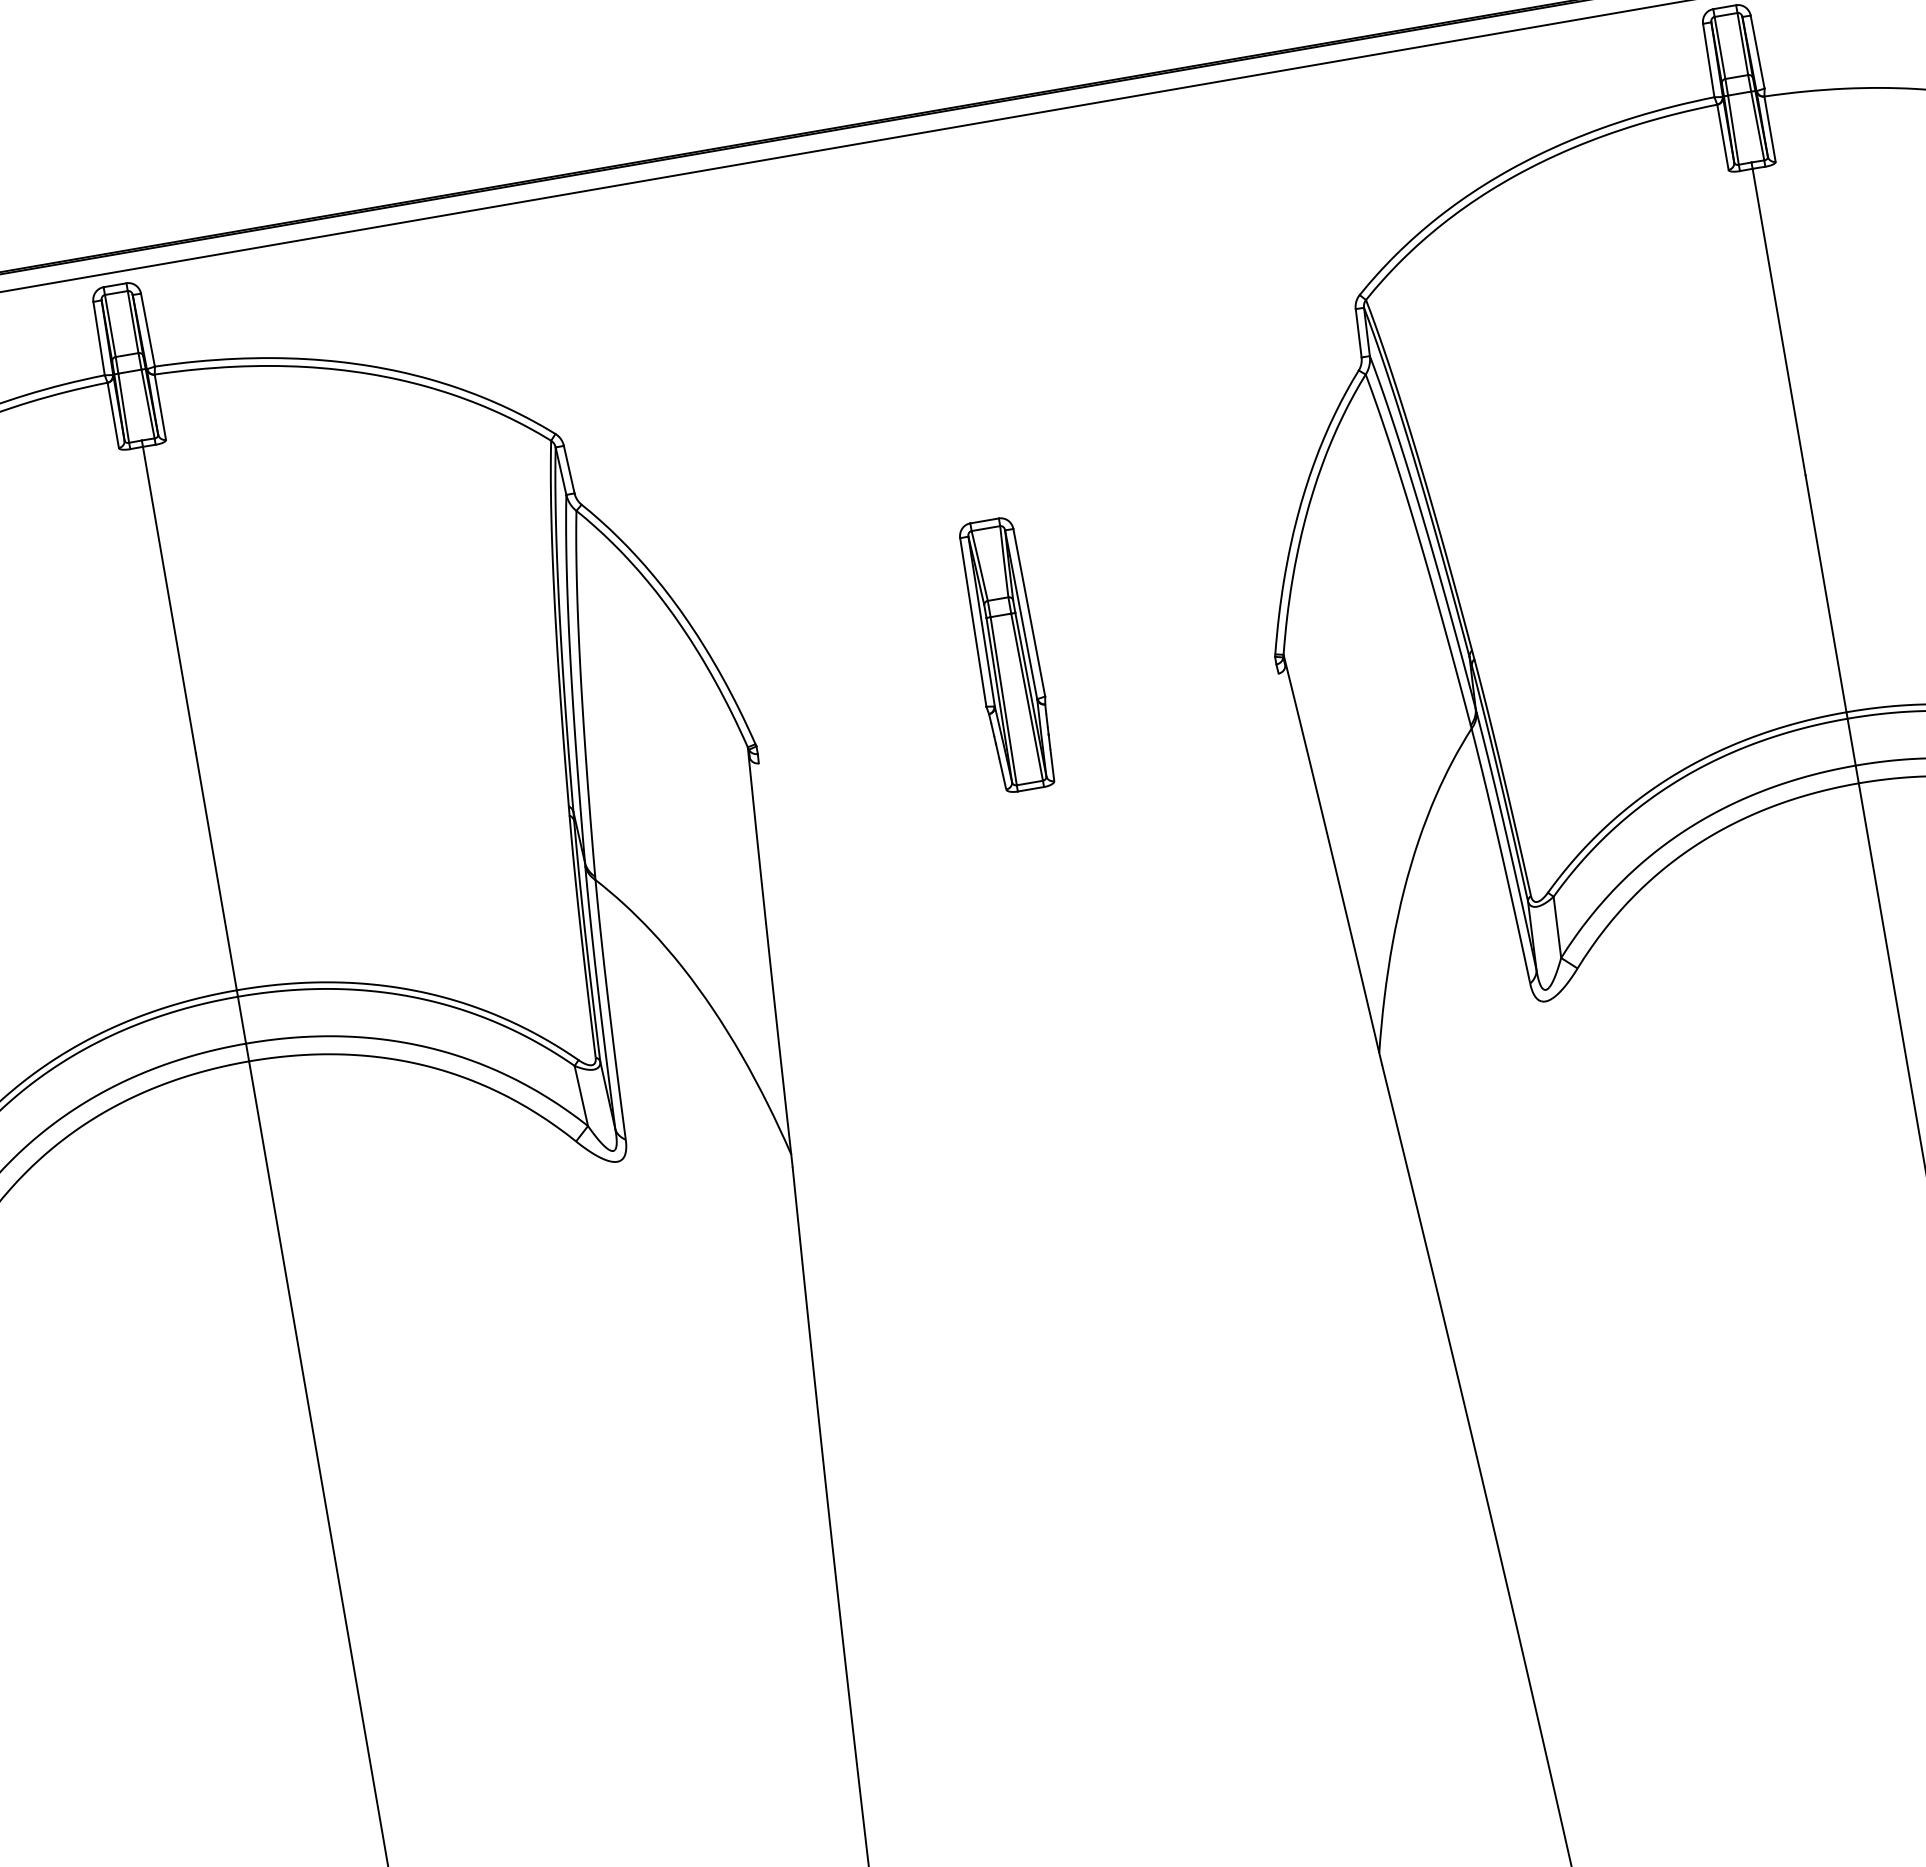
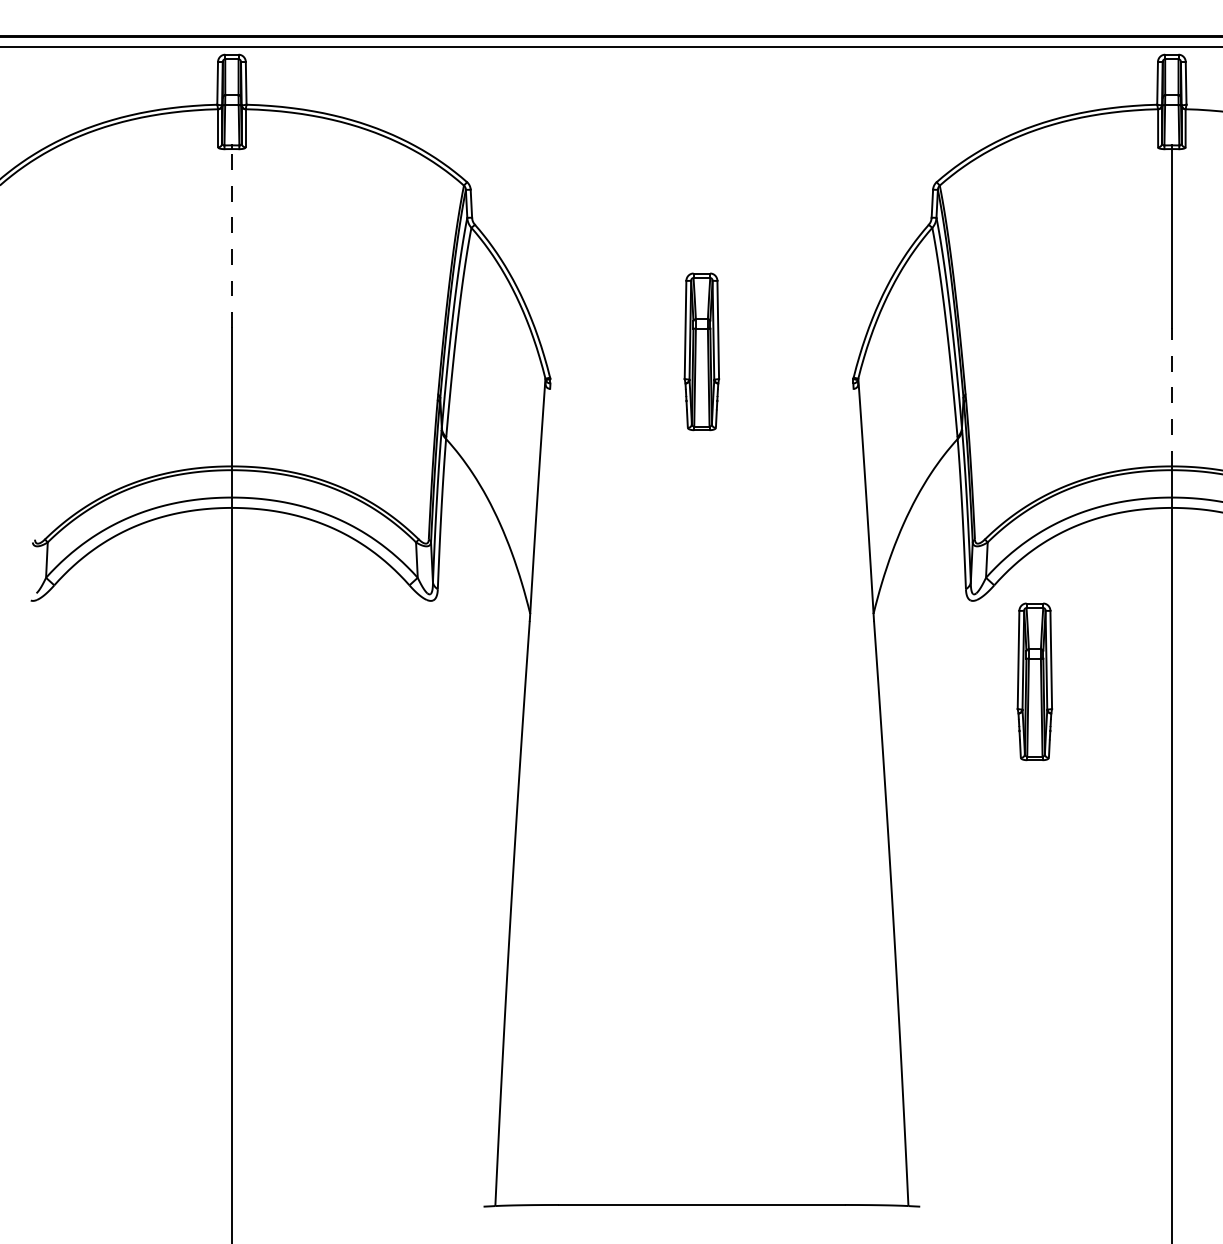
line: (1825, 592) -> (1171, 396), solid -> dashed
line: (168, 600) -> (231, 238), solid -> dashed
part: (1674, 1121) -> (1034, 681), added

